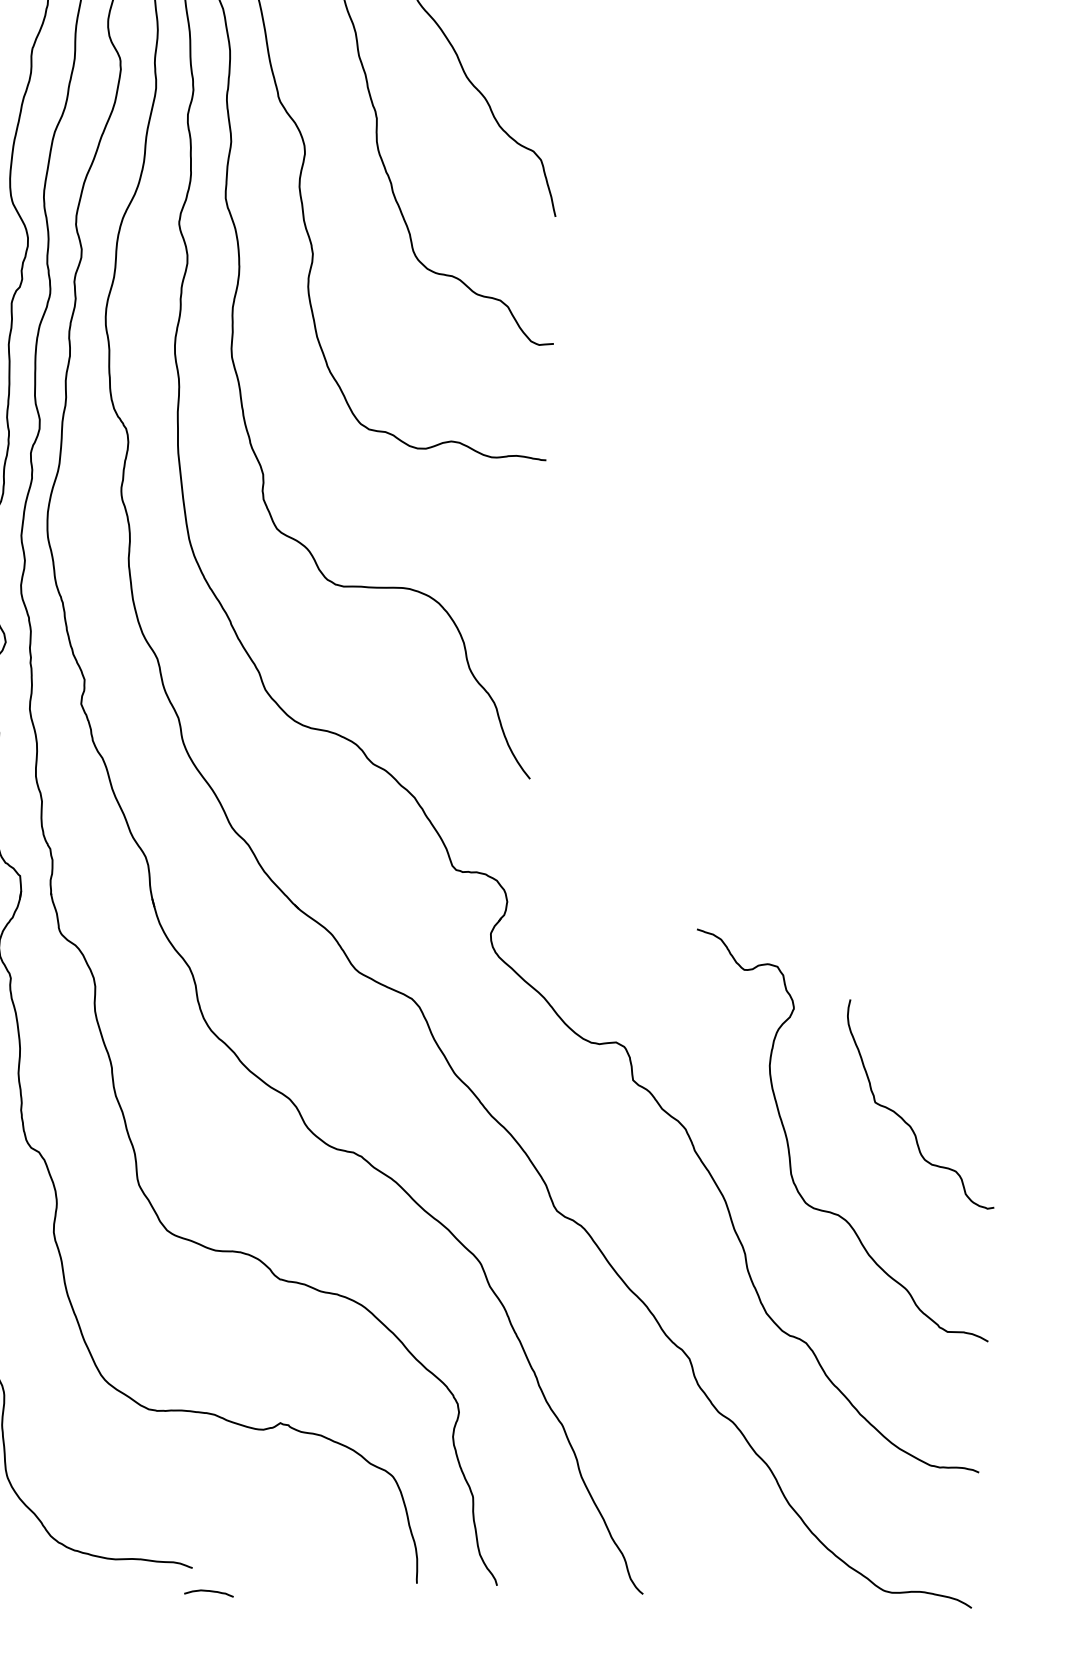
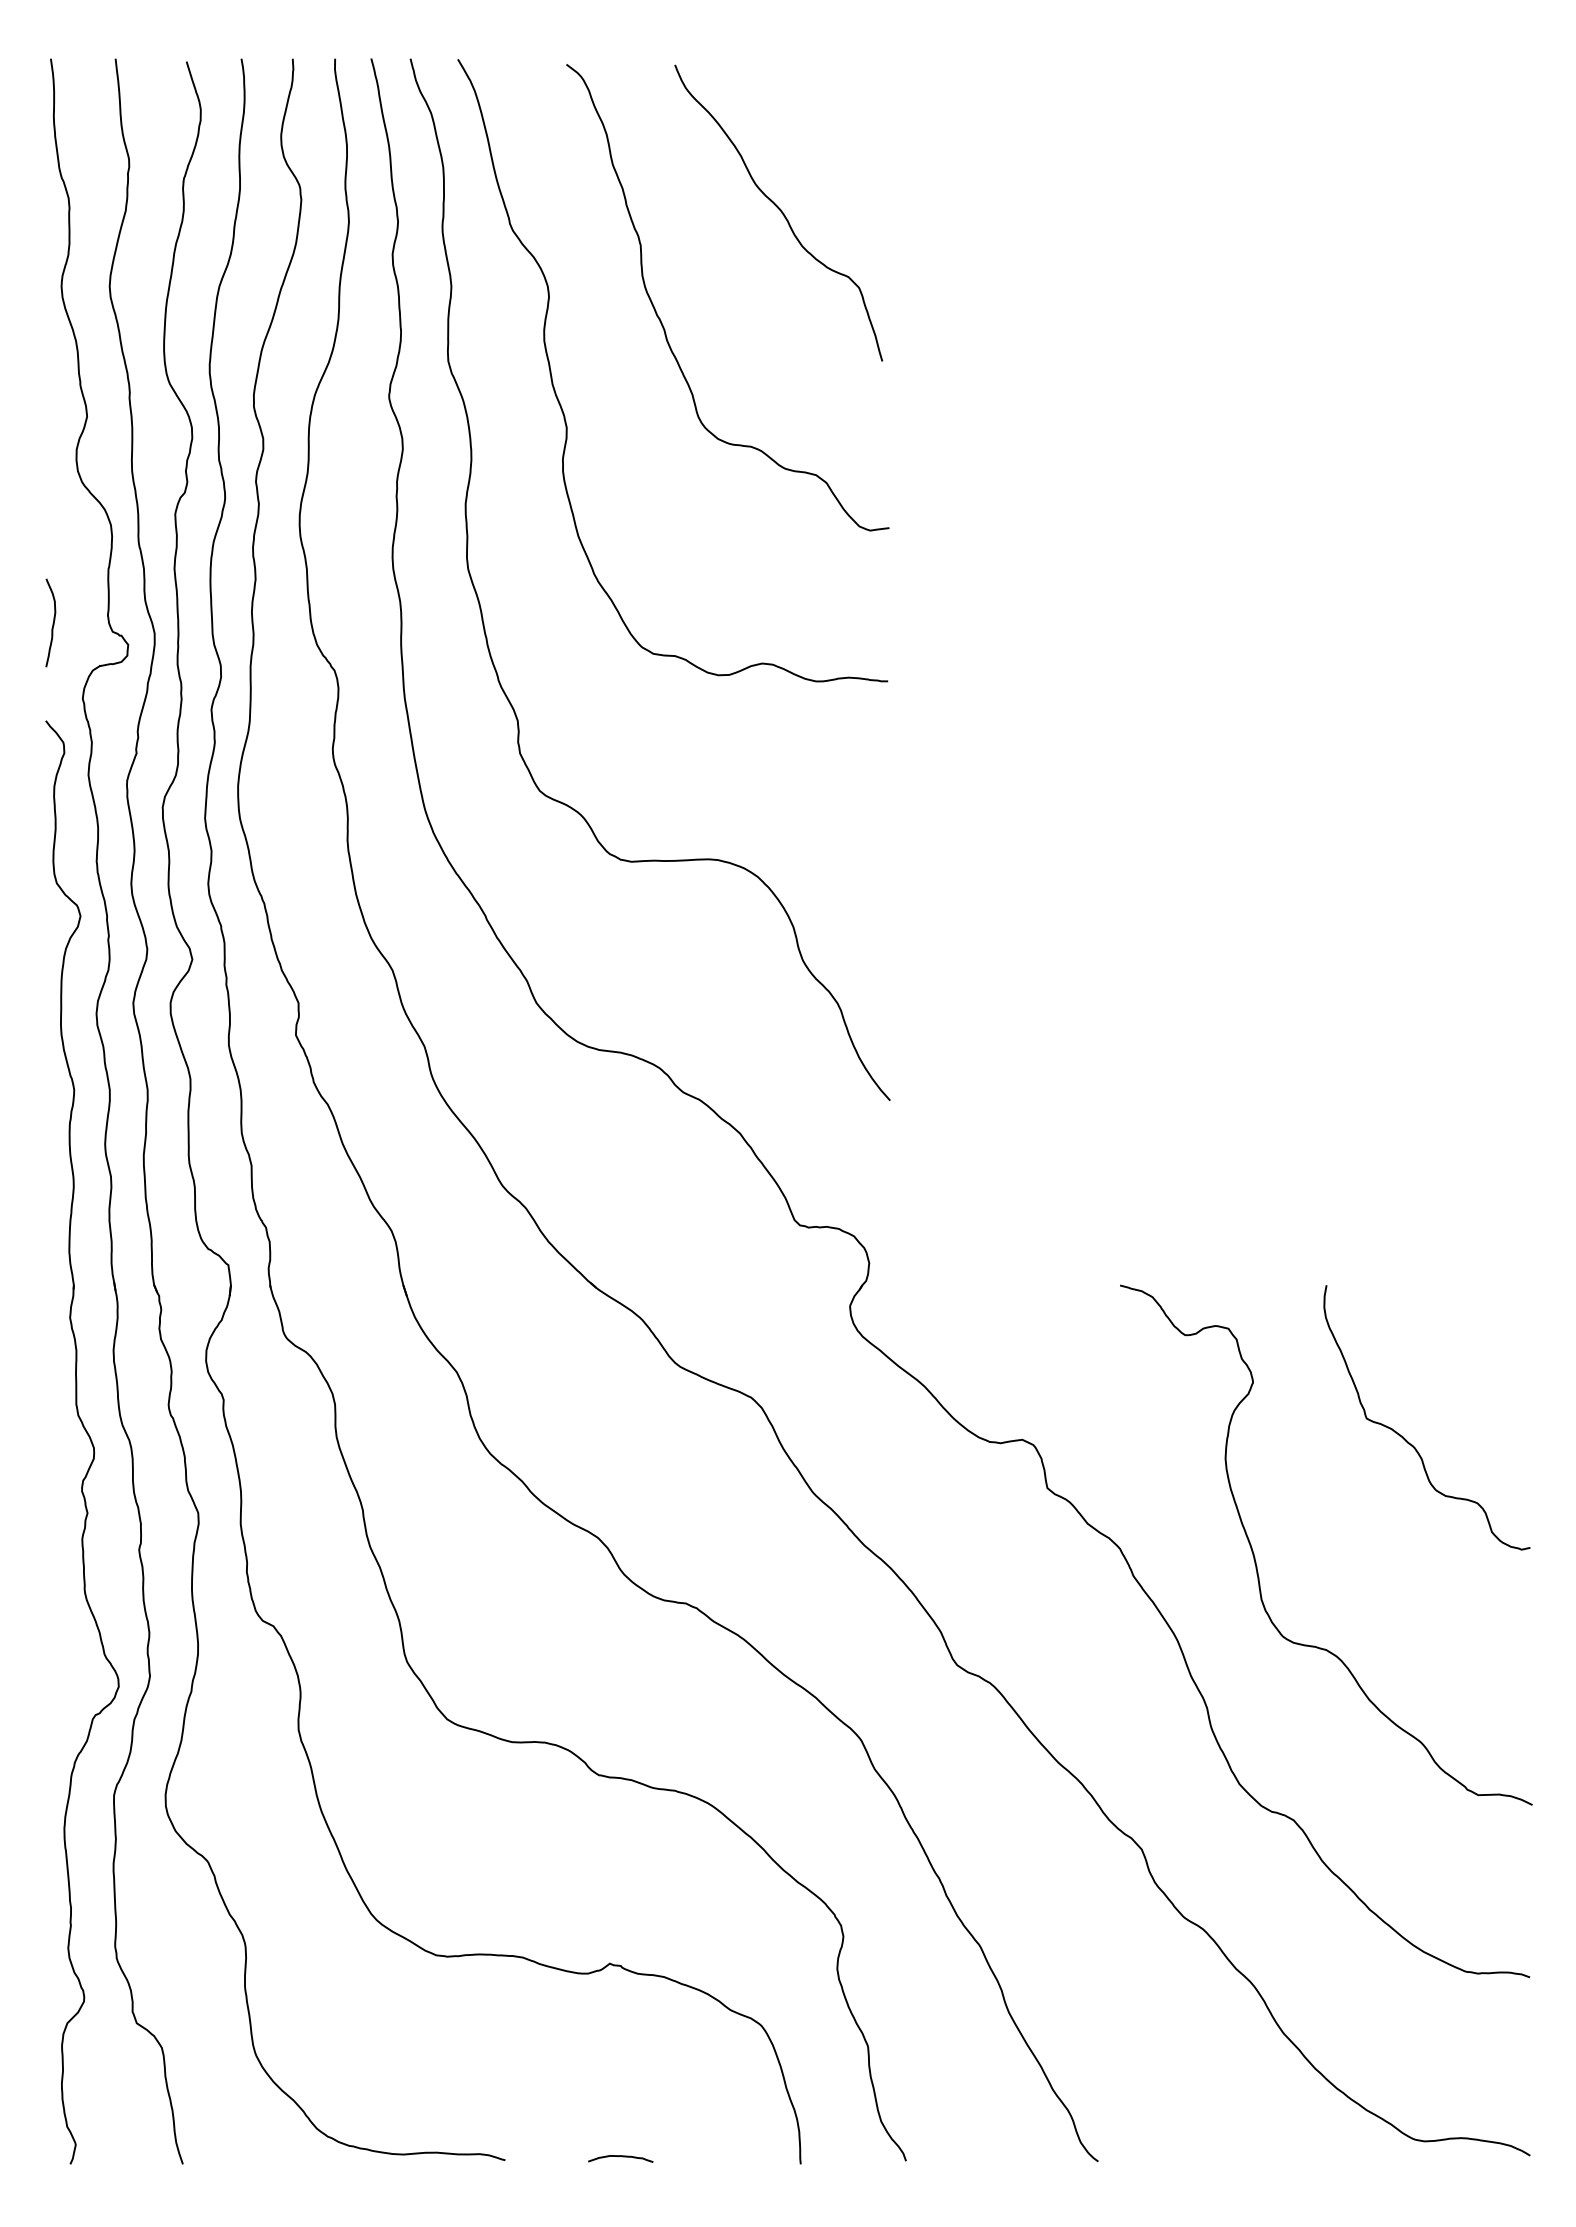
curve: (903, 1119) -> (1405, 1438), moved
curve: (208, 1591) -> (620, 2156), moved

